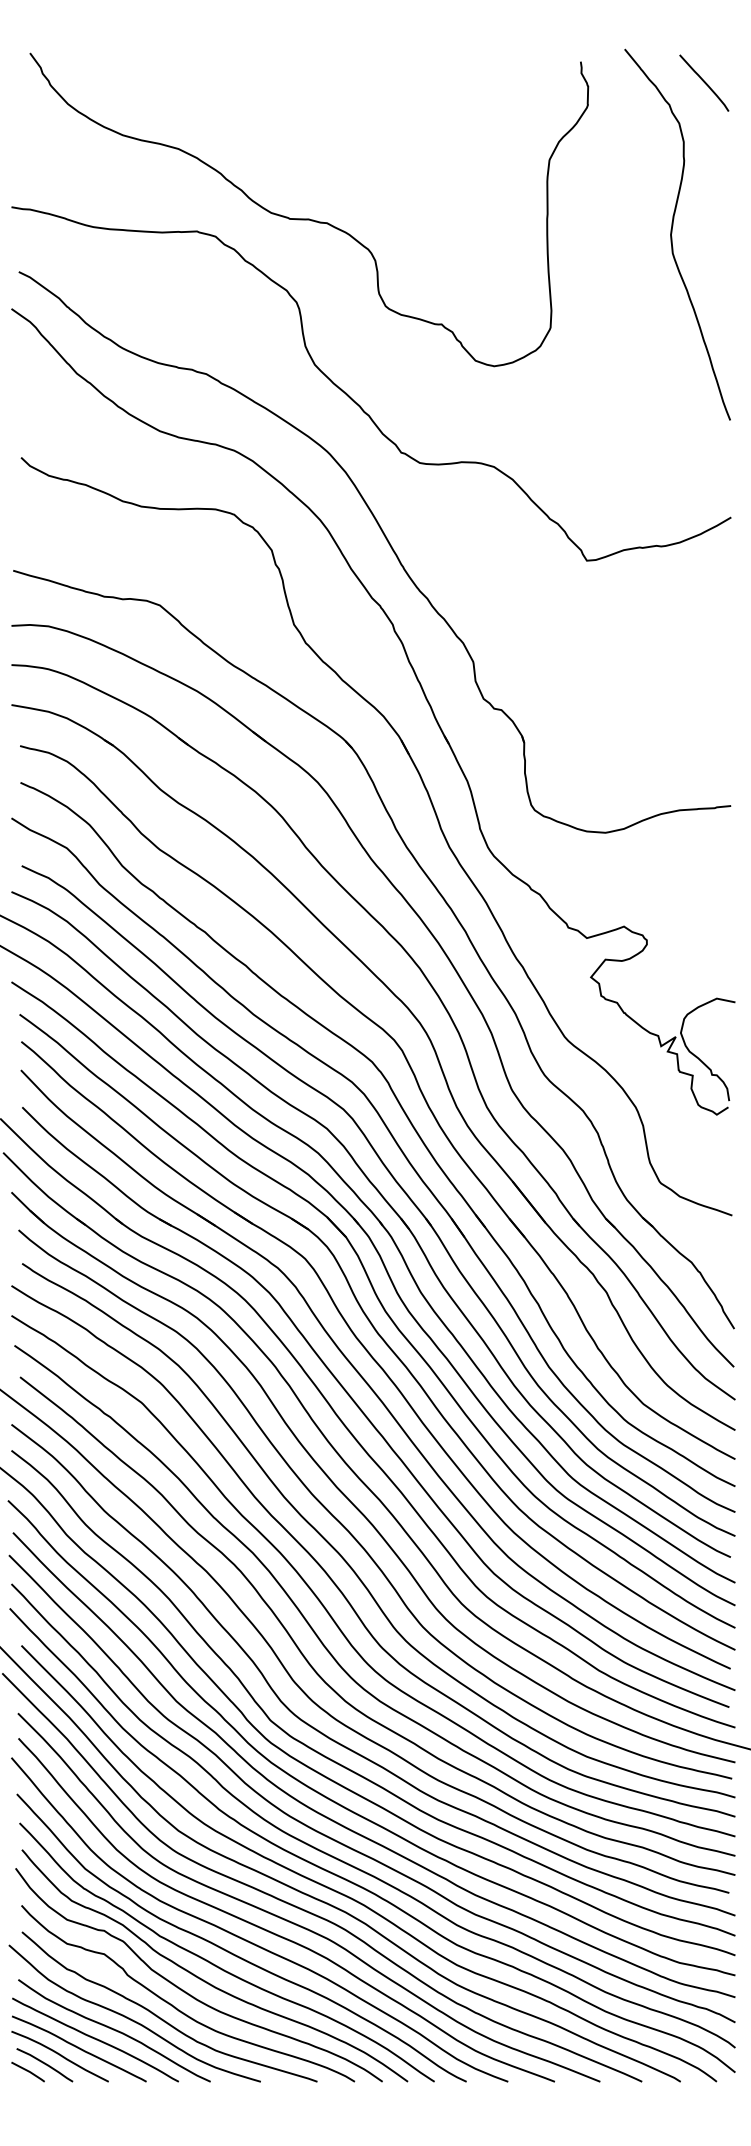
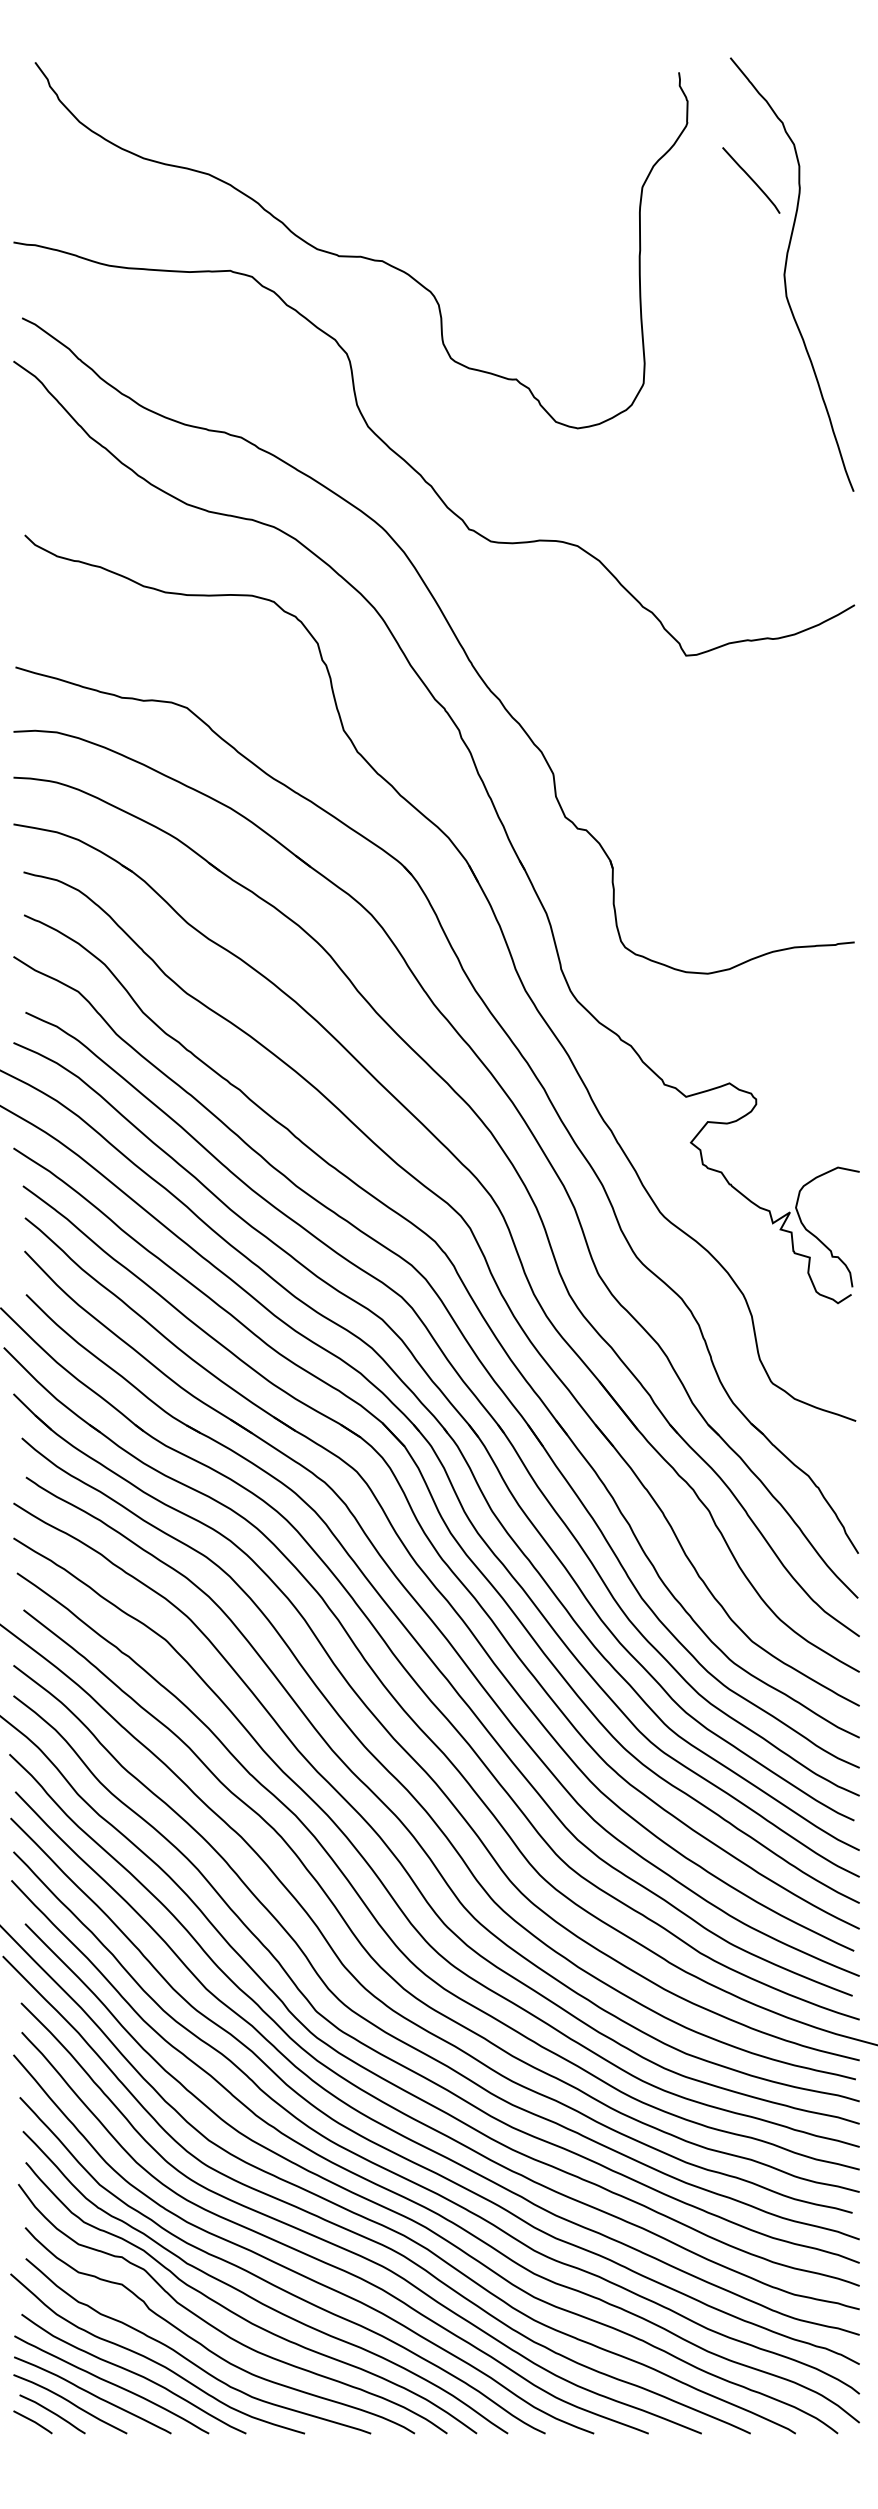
curve: (704, 83) -> (751, 180), moved

